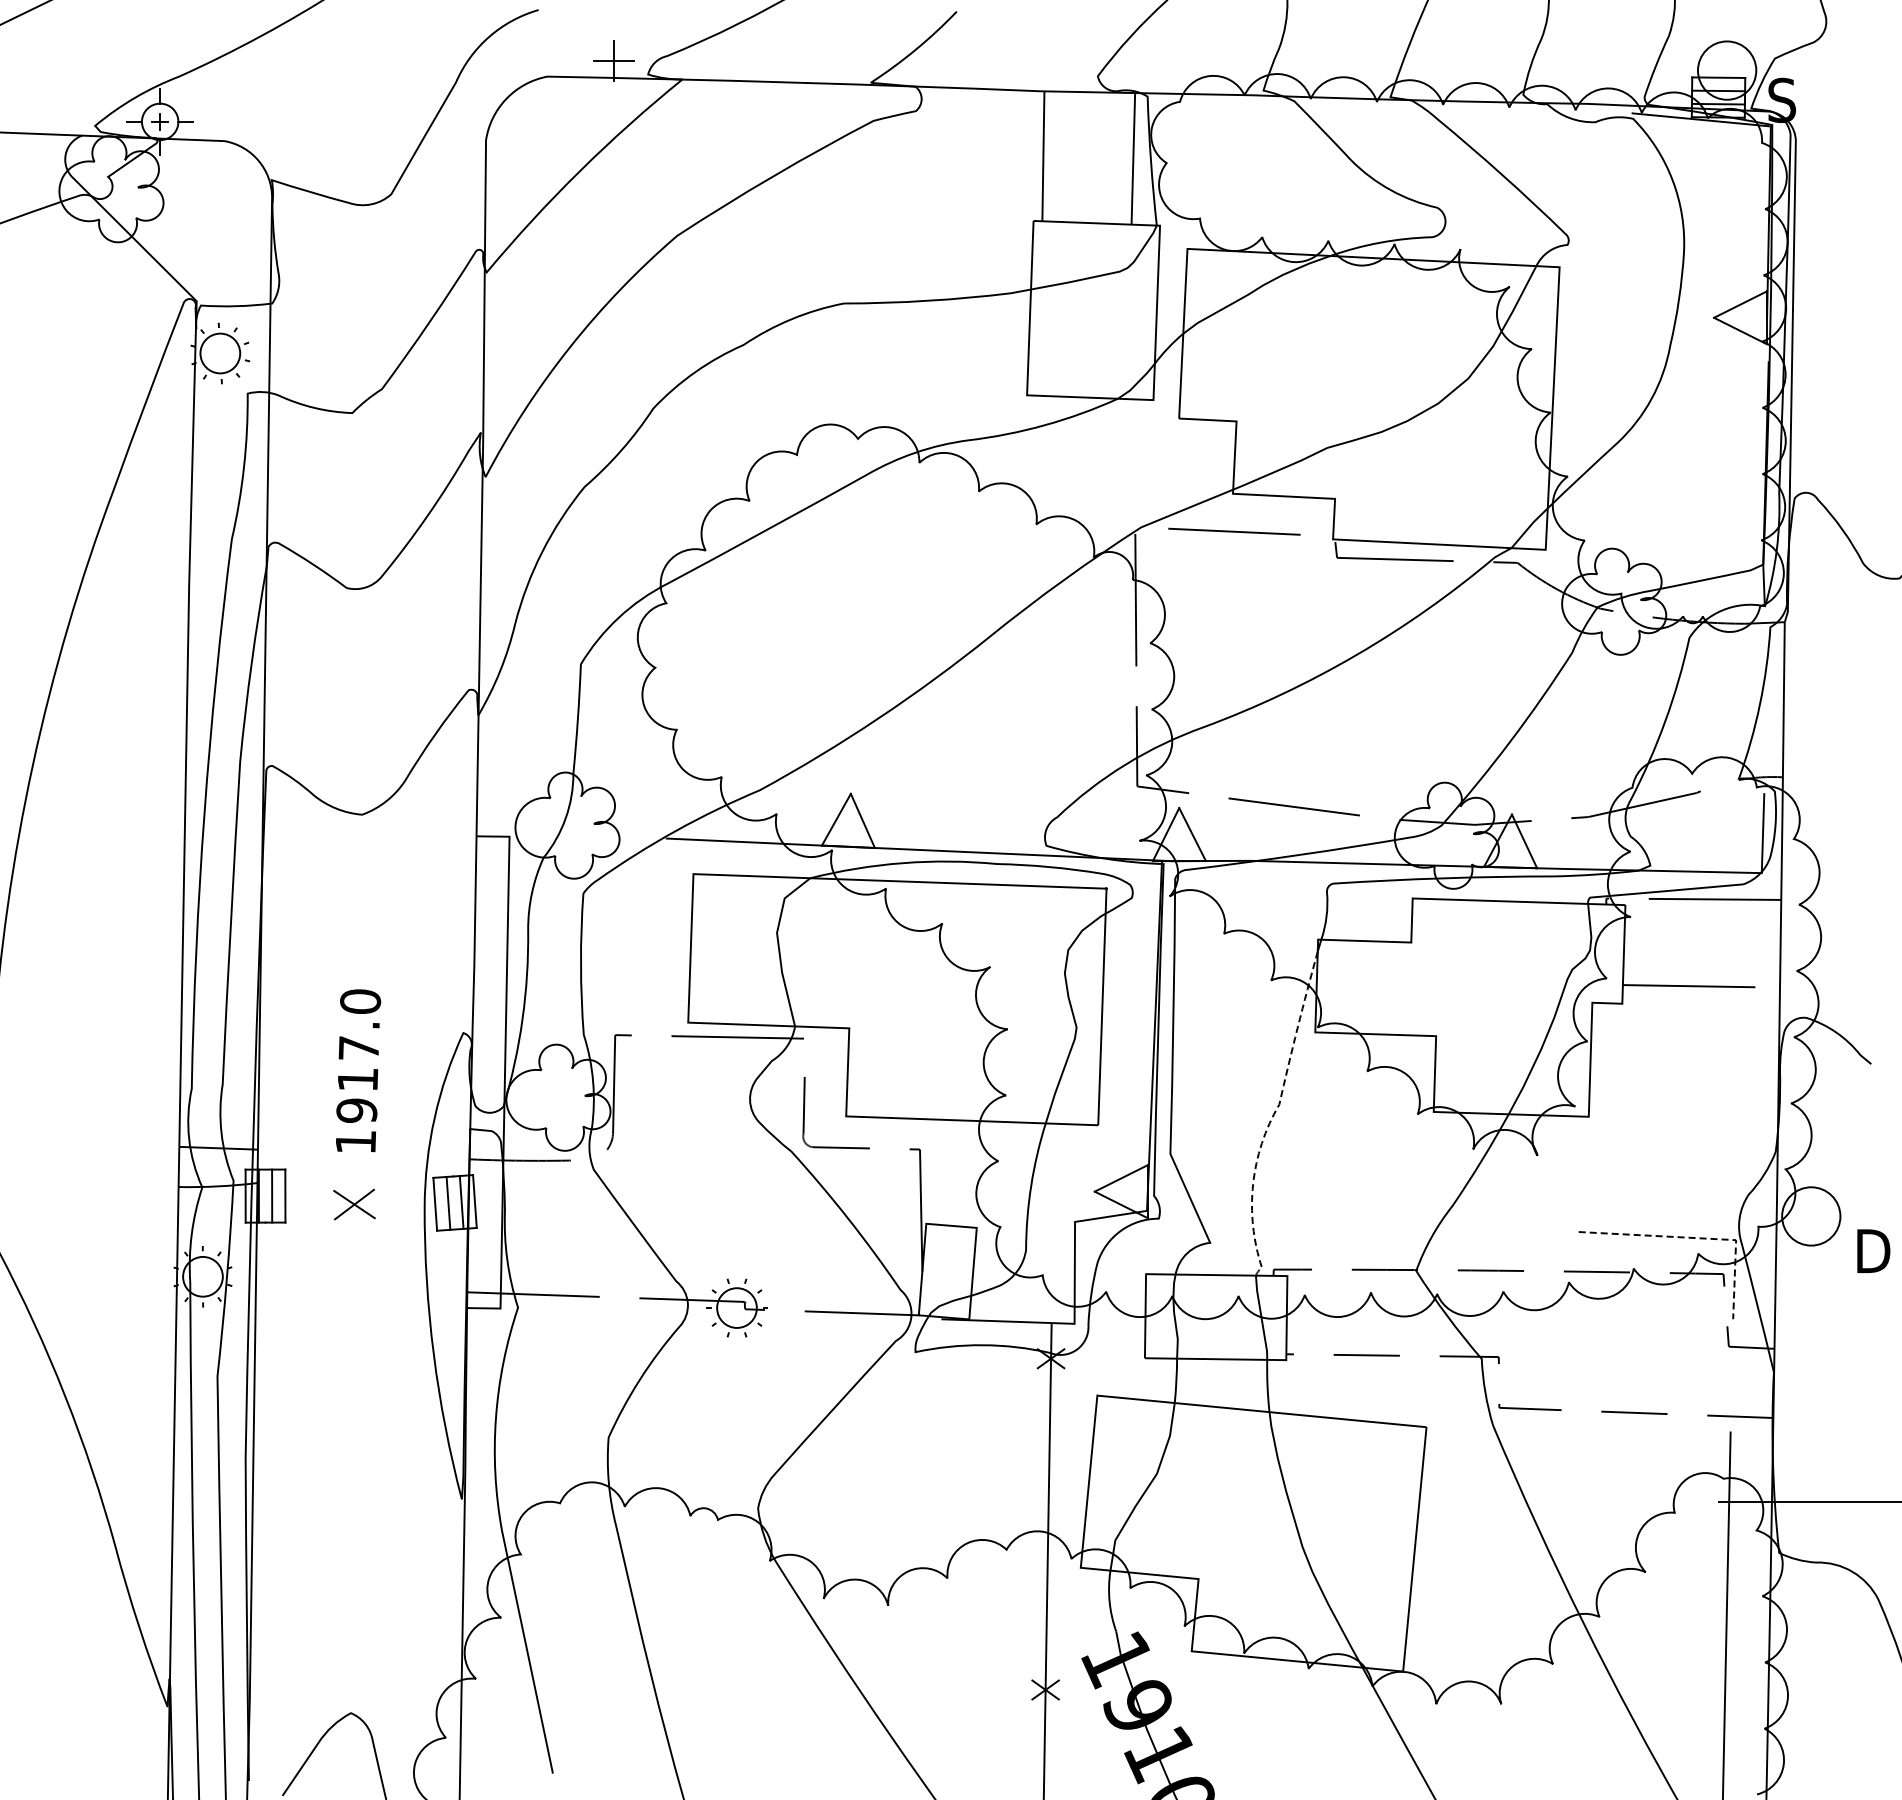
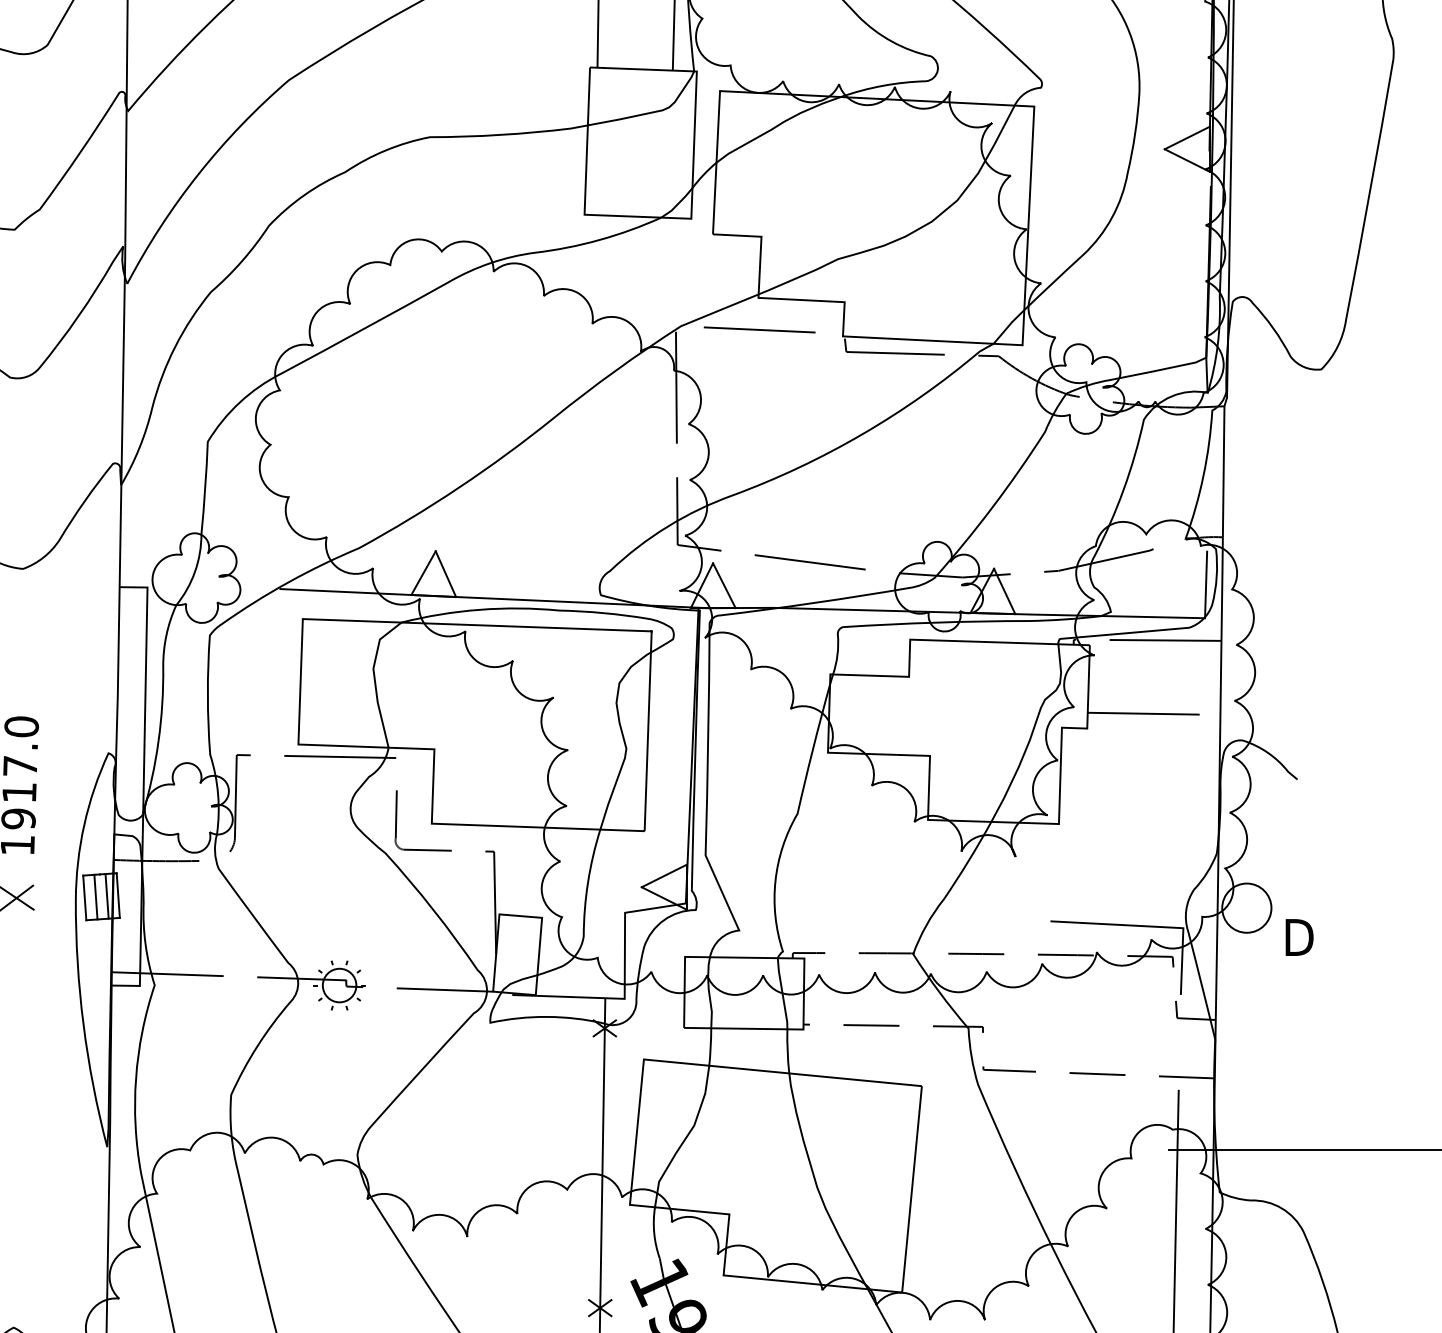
line: (1270, 1121) -> (790, 827), dashed -> solid
line: (1698, 1238) -> (1151, 926), dashed -> solid

